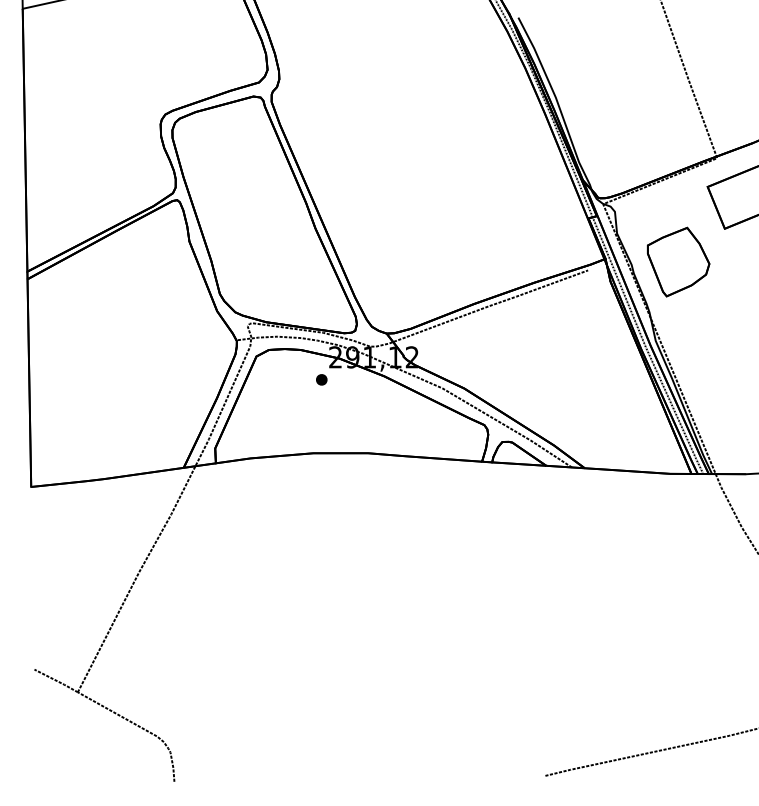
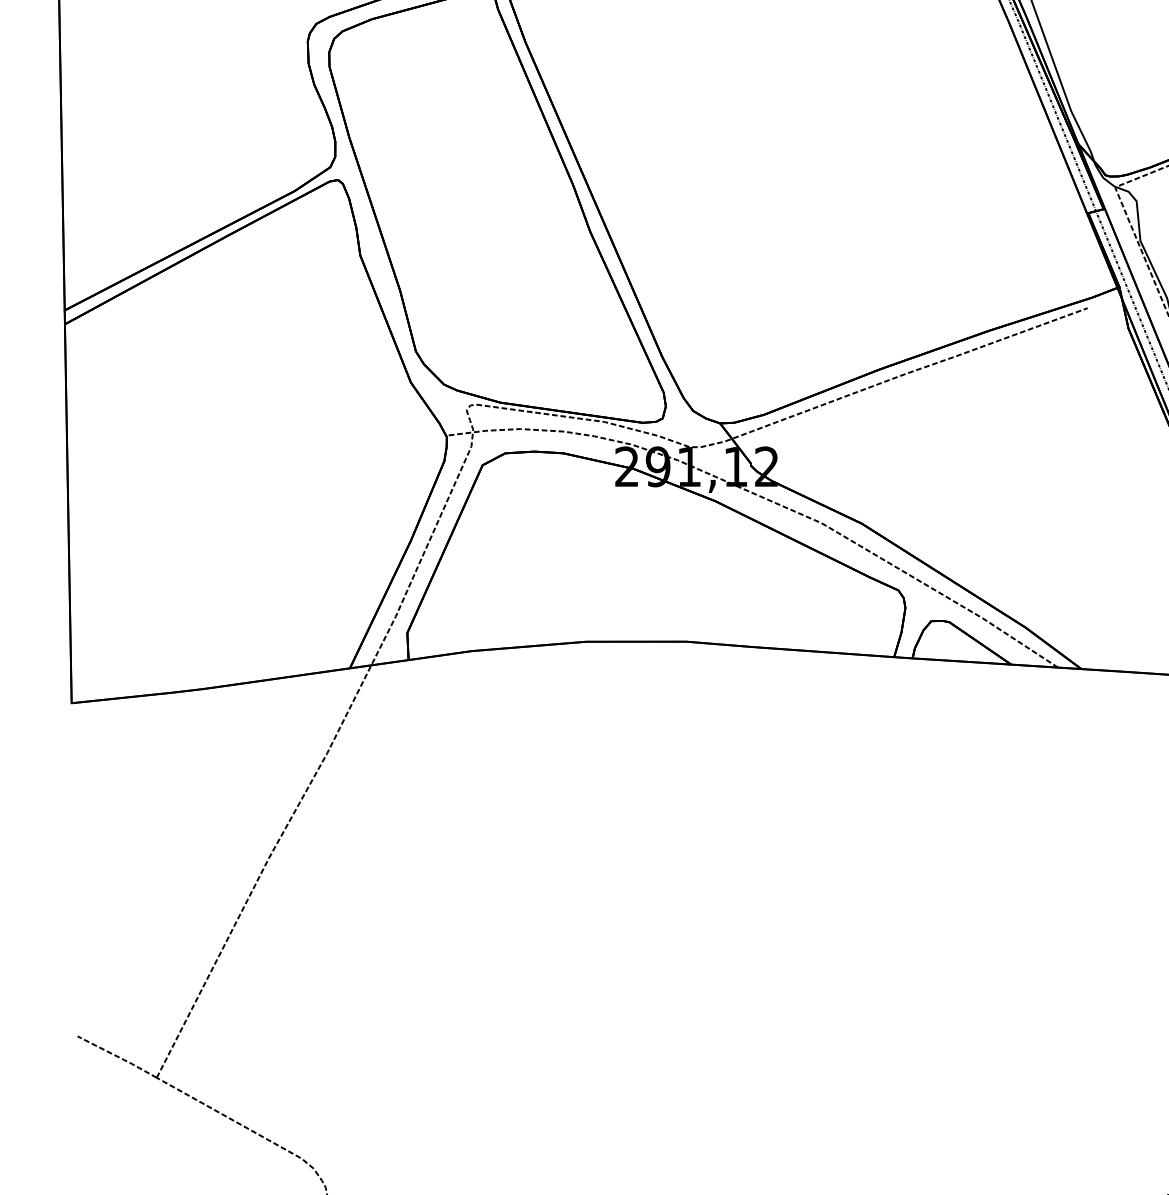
part: (321, 379) -> (601, 507), removed

